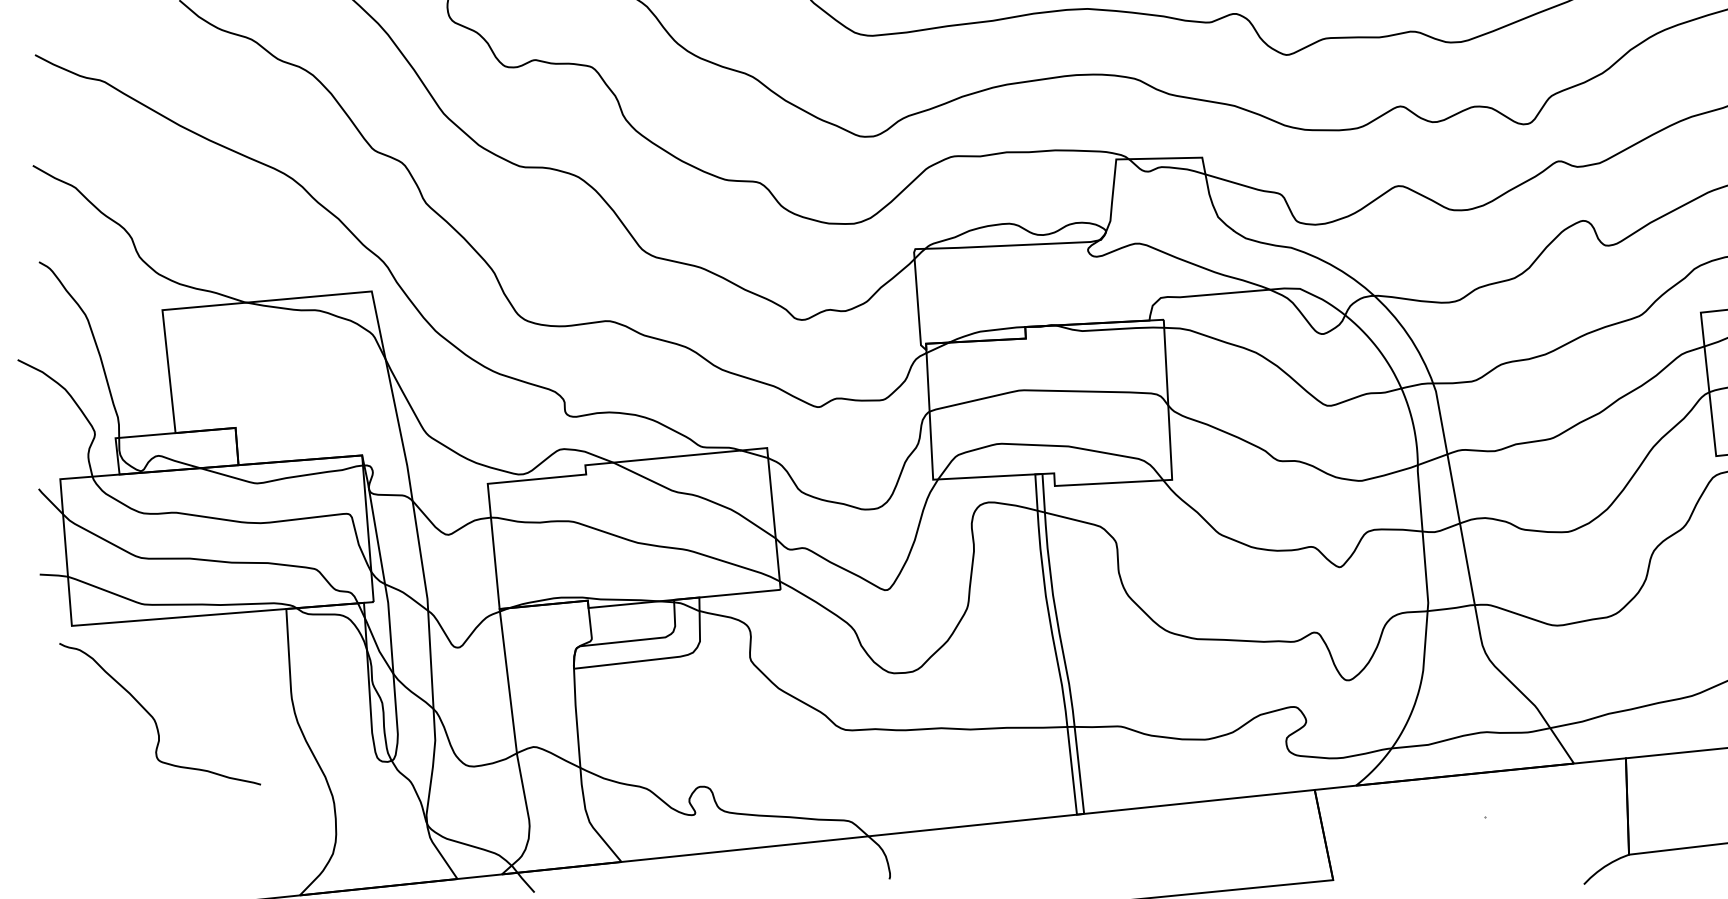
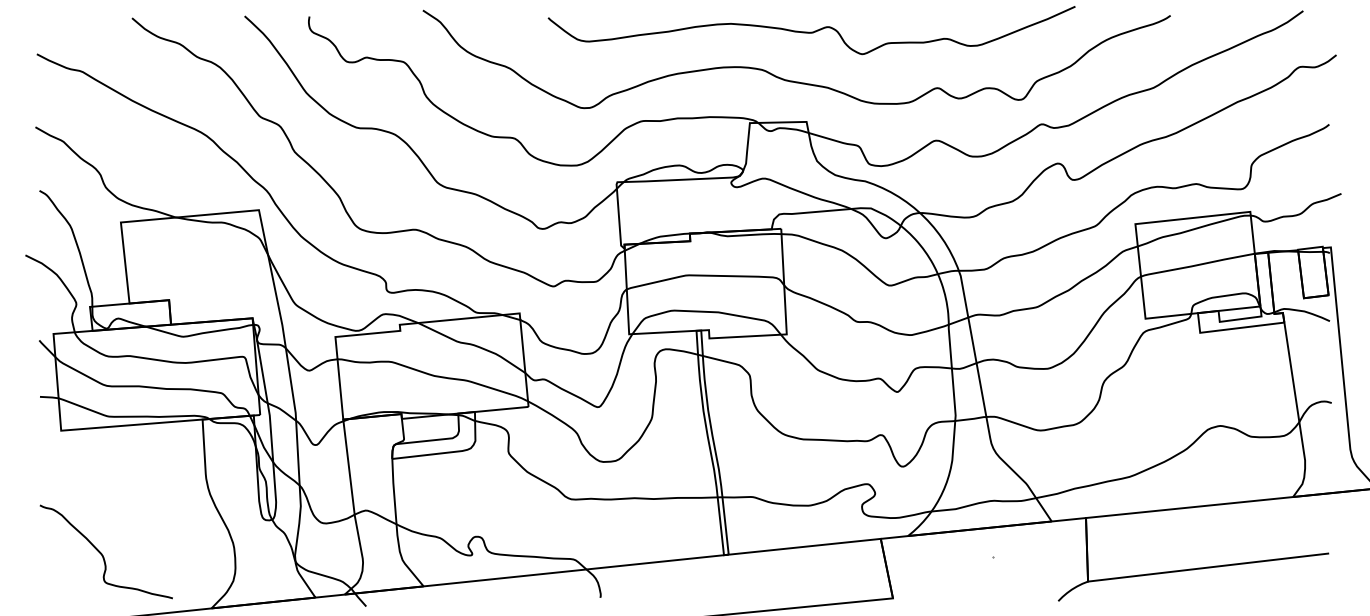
curve: (154, 716) -> (102, 553), moved

